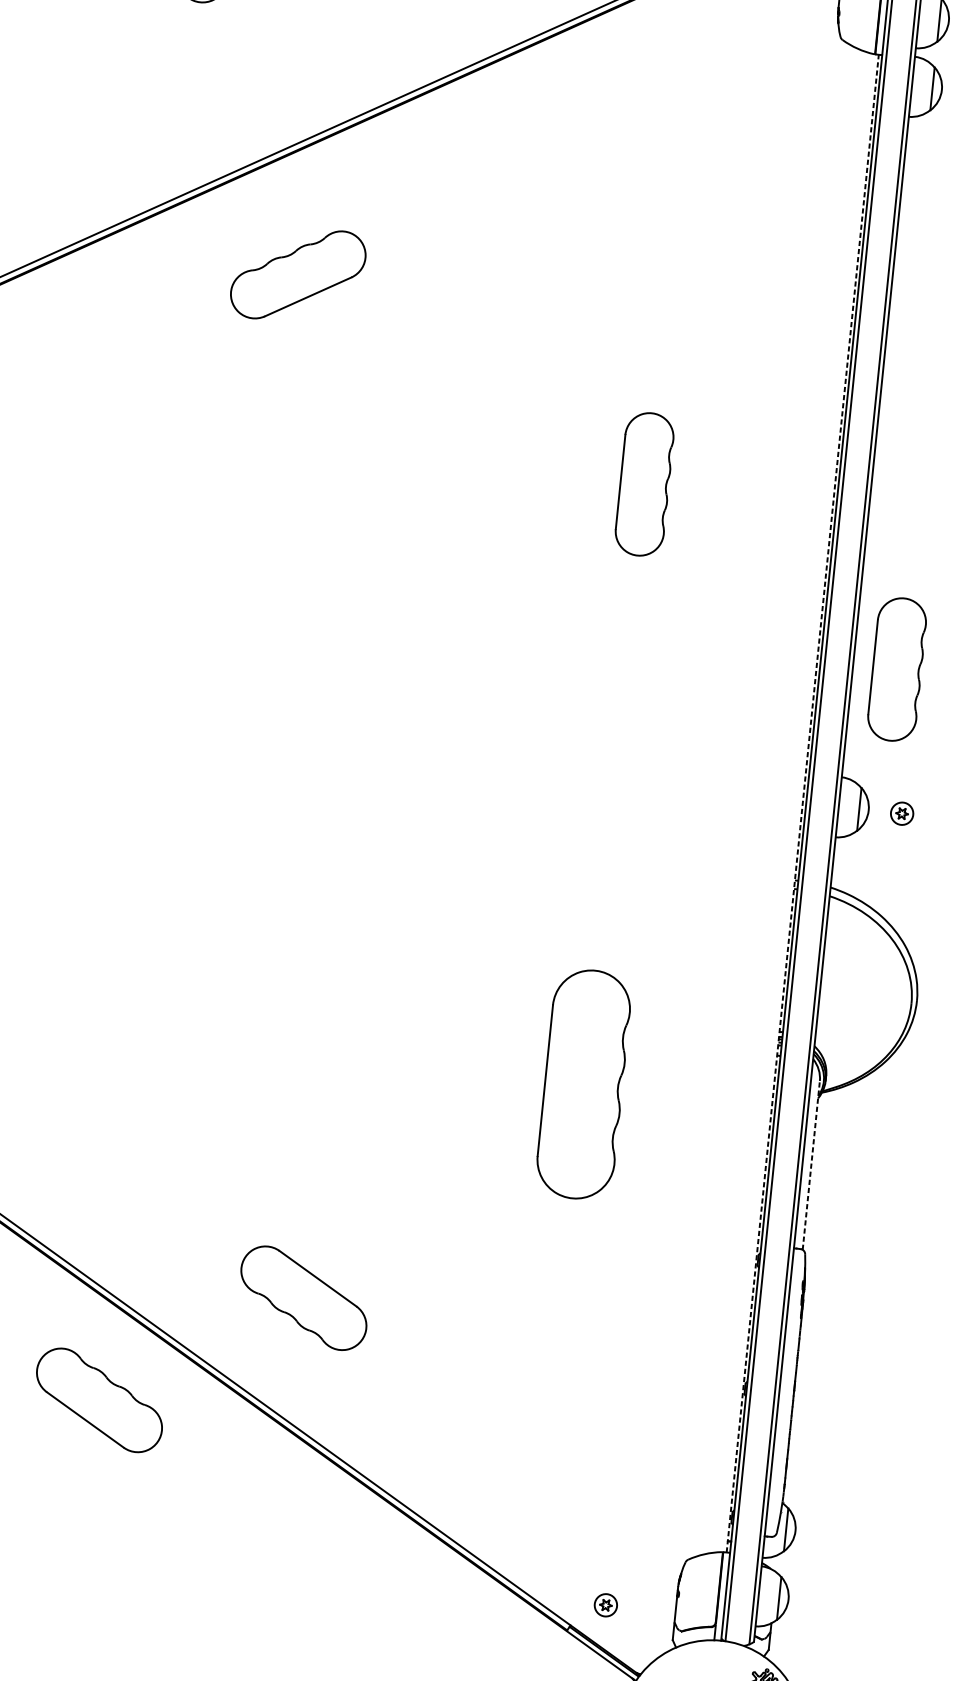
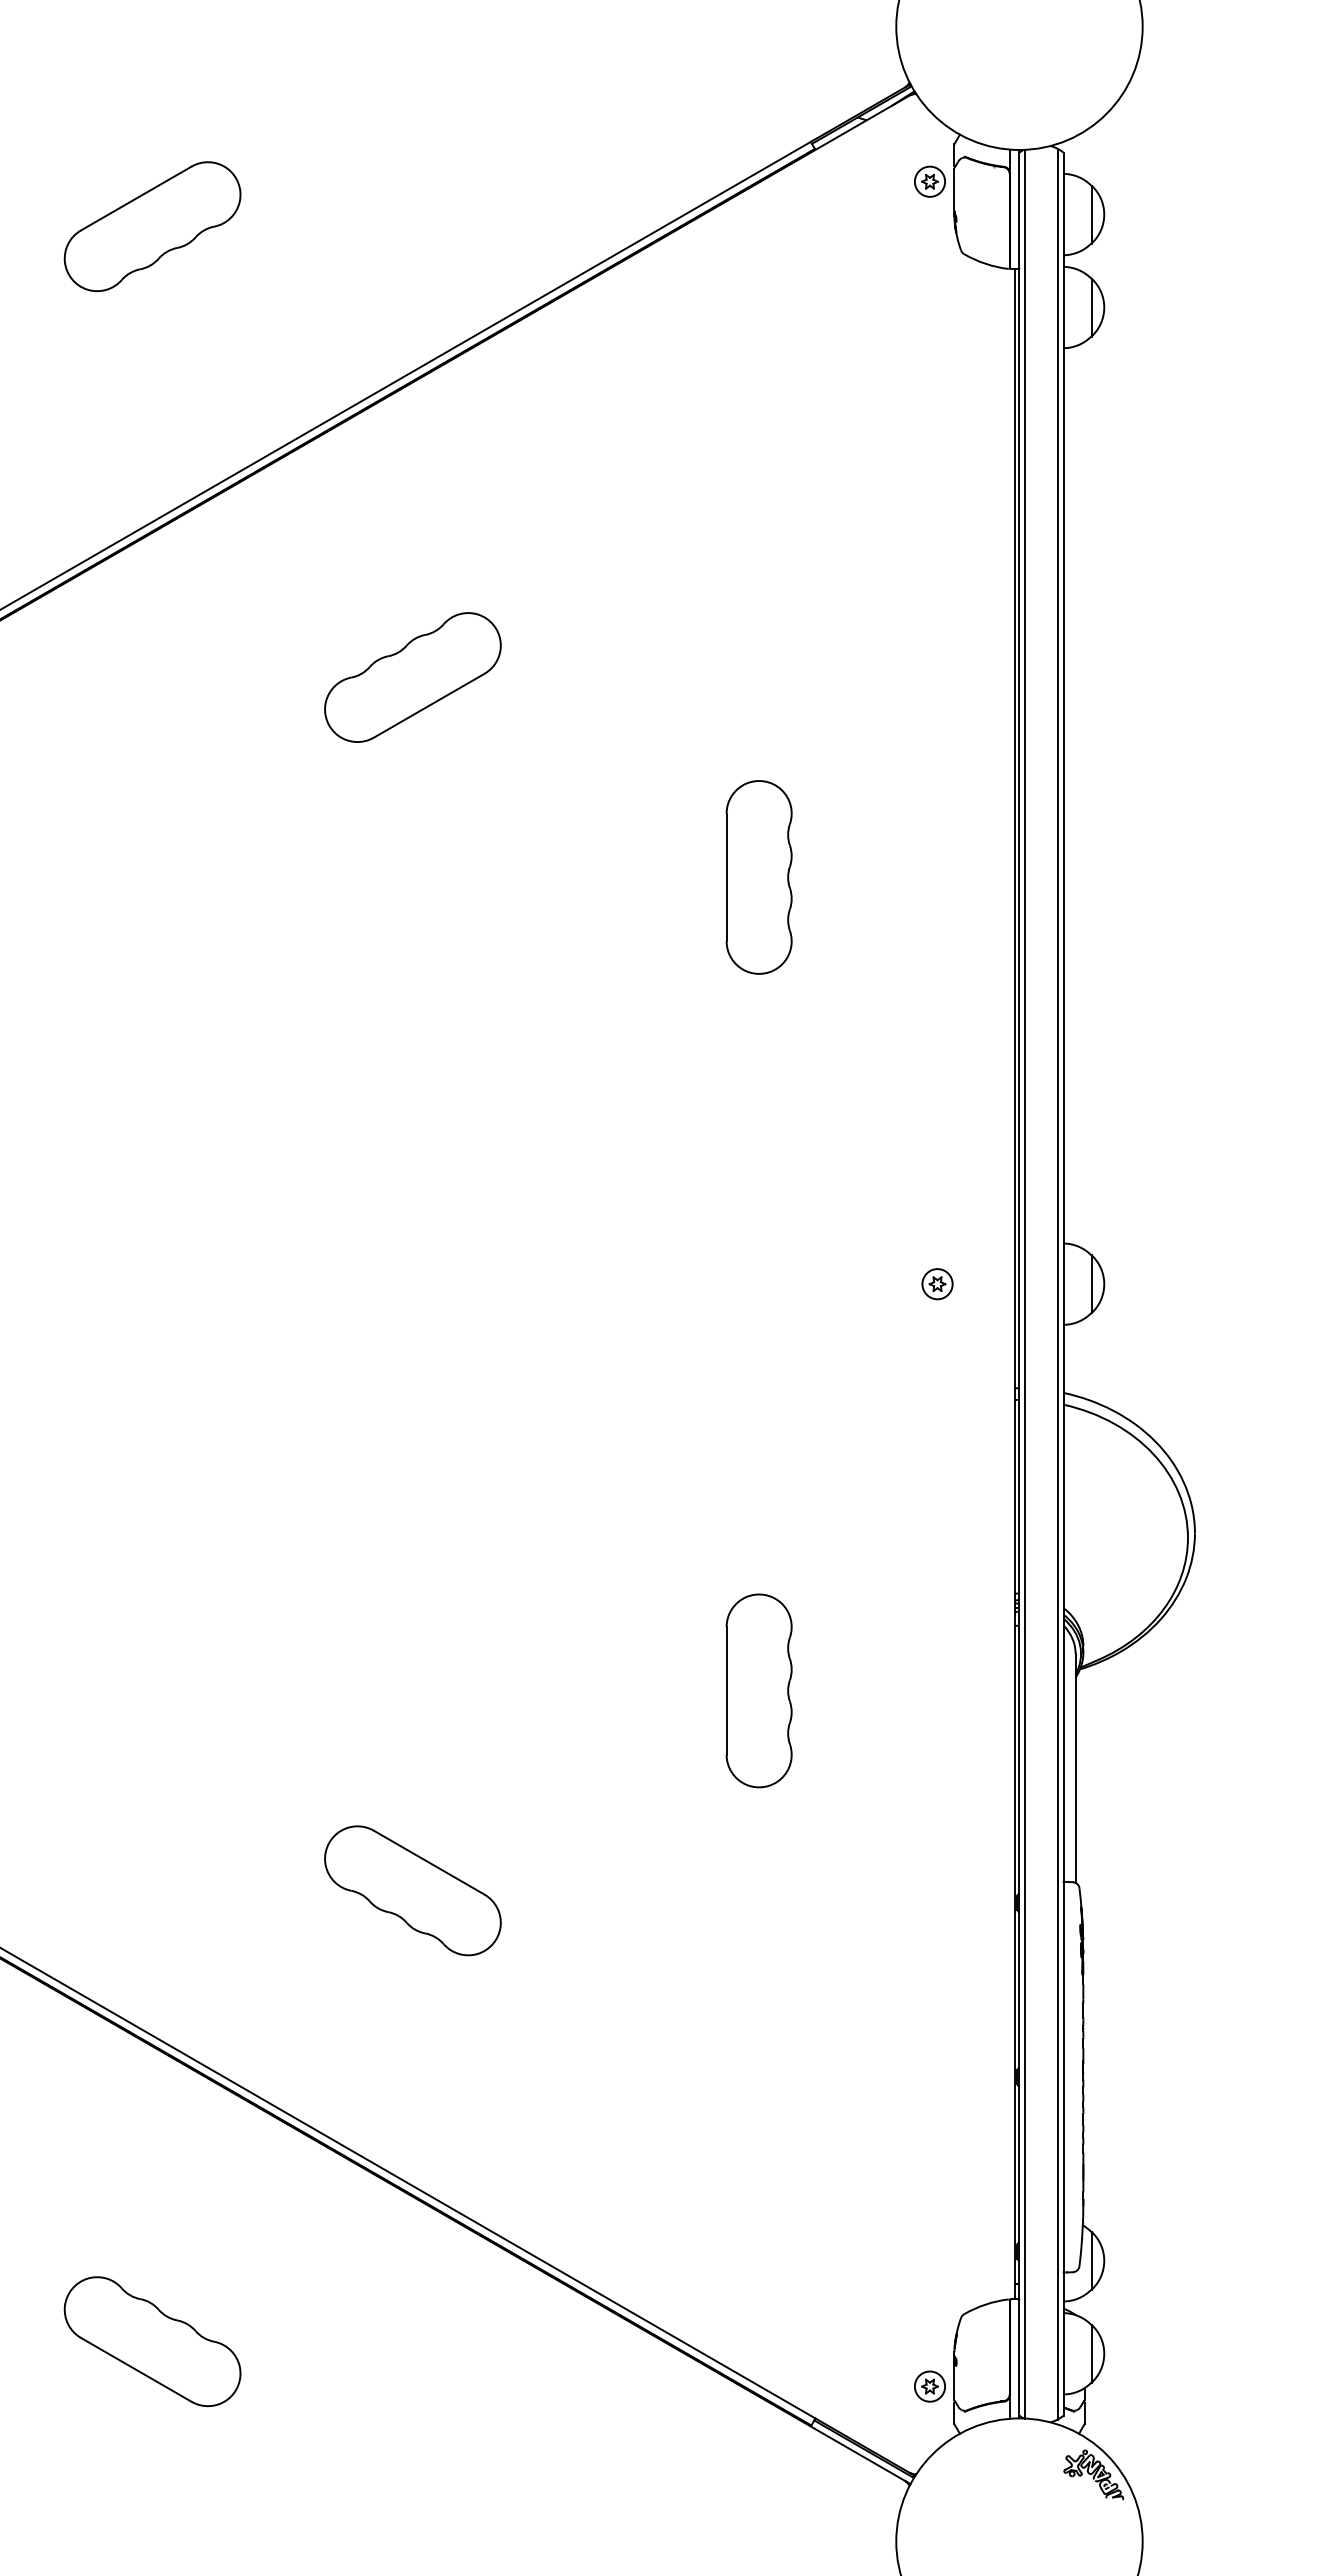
part: (297, 274) -> (412, 677), moved
part: (896, 669) -> (1122, 1091), removed
line: (802, 803) -> (1014, 1283), dashed -> solid
part: (902, 813) -> (937, 1284), moved
part: (583, 1084) -> (758, 1690), size x0.62
line: (811, 1164) -> (1075, 1767), dashed -> solid
part: (303, 1298) -> (412, 1890), moved
part: (99, 1400) -> (152, 2341), moved
part: (605, 1605) -> (929, 2386), moved

